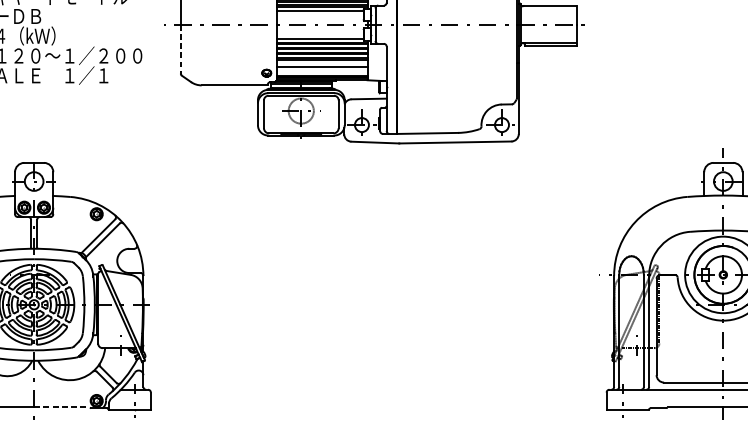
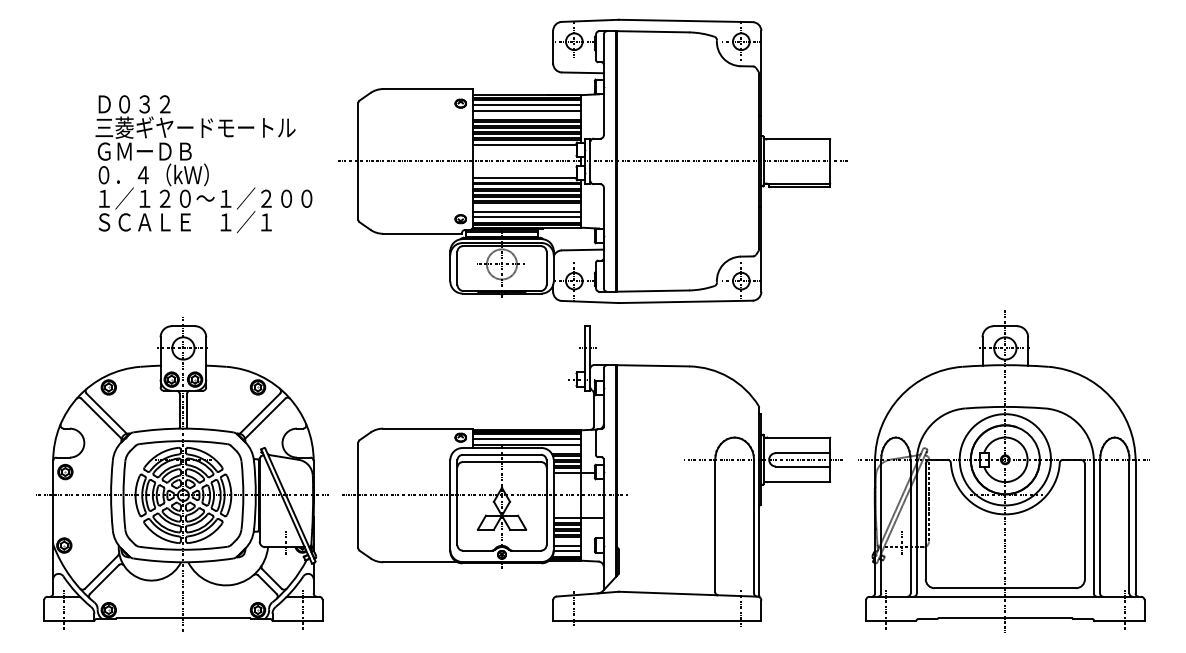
line: (180, 49) -> (358, 191), dashed -> solid
line: (322, 71) -> (527, 217), added
part: (377, 288) -> (592, 475), added
line: (62, 407) -> (217, 617), dashed -> solid

